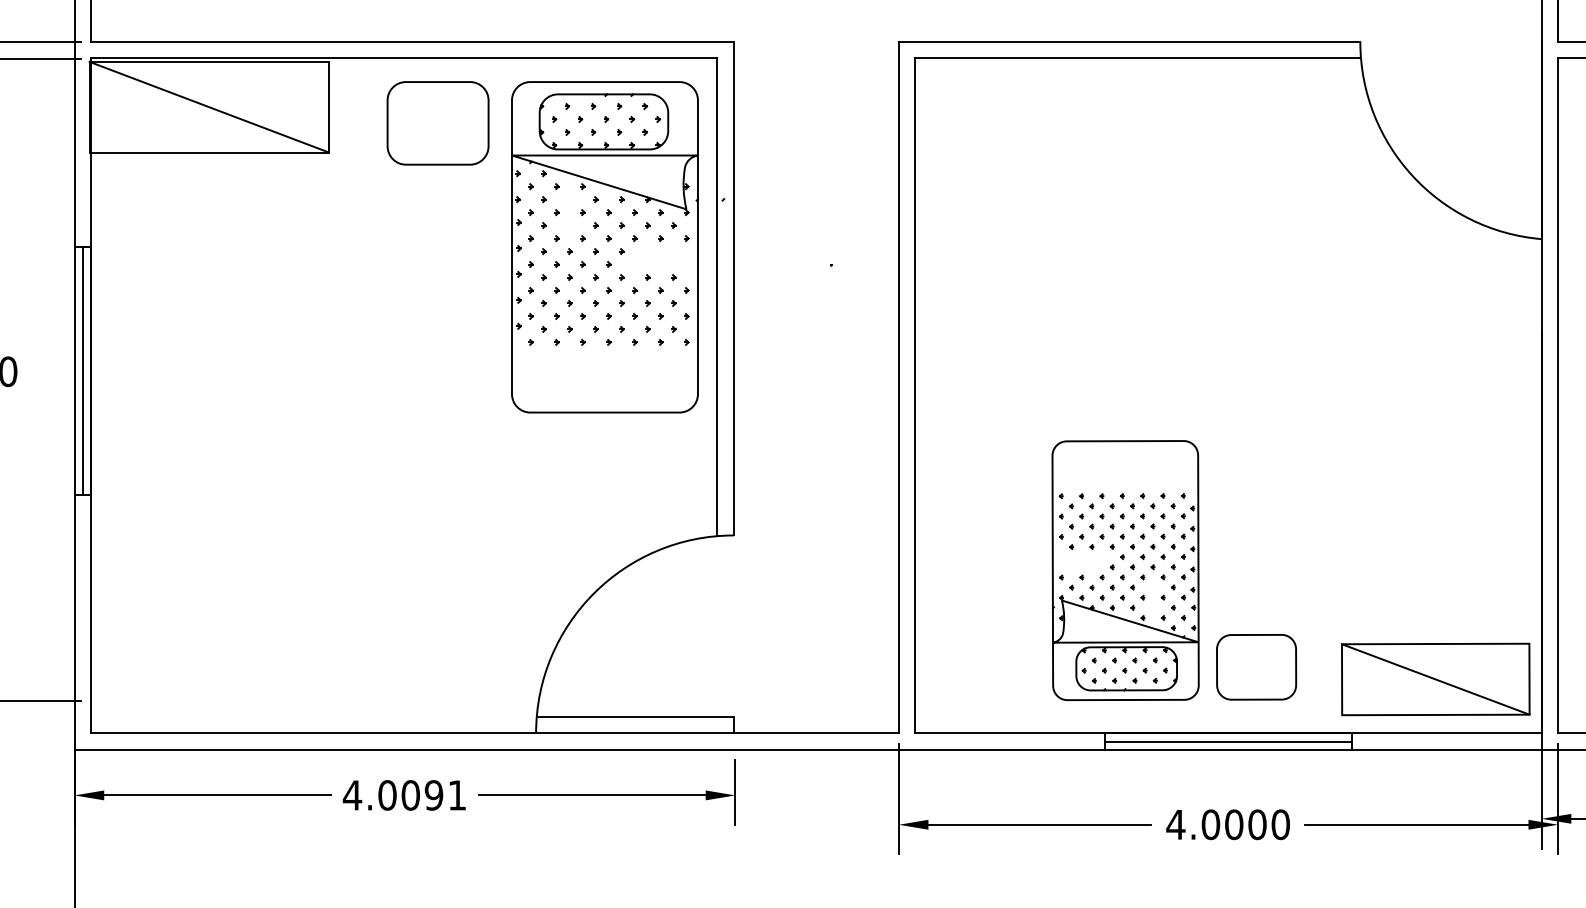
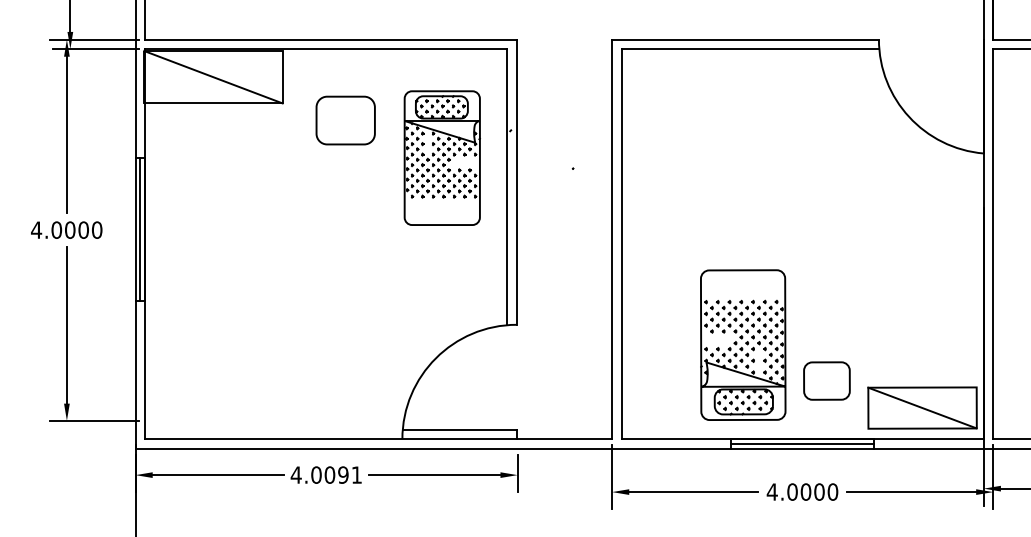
part: (437, 123) -> (345, 120), moved
part: (605, 246) -> (442, 157), size x0.7
part: (1255, 666) -> (826, 380), moved

